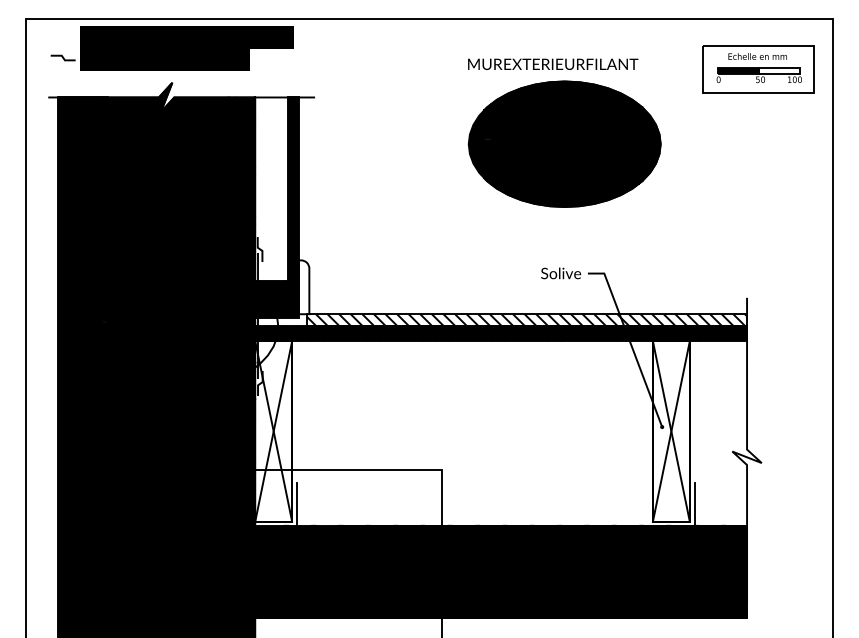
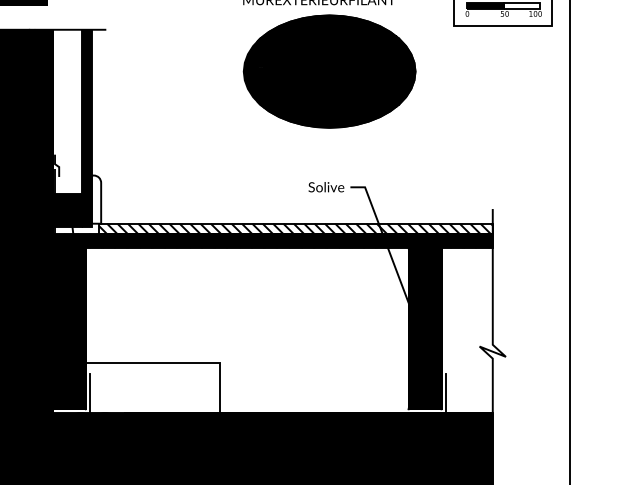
fill: (273, 431) -> (69, 328), added
fill: (670, 431) -> (424, 328), added

